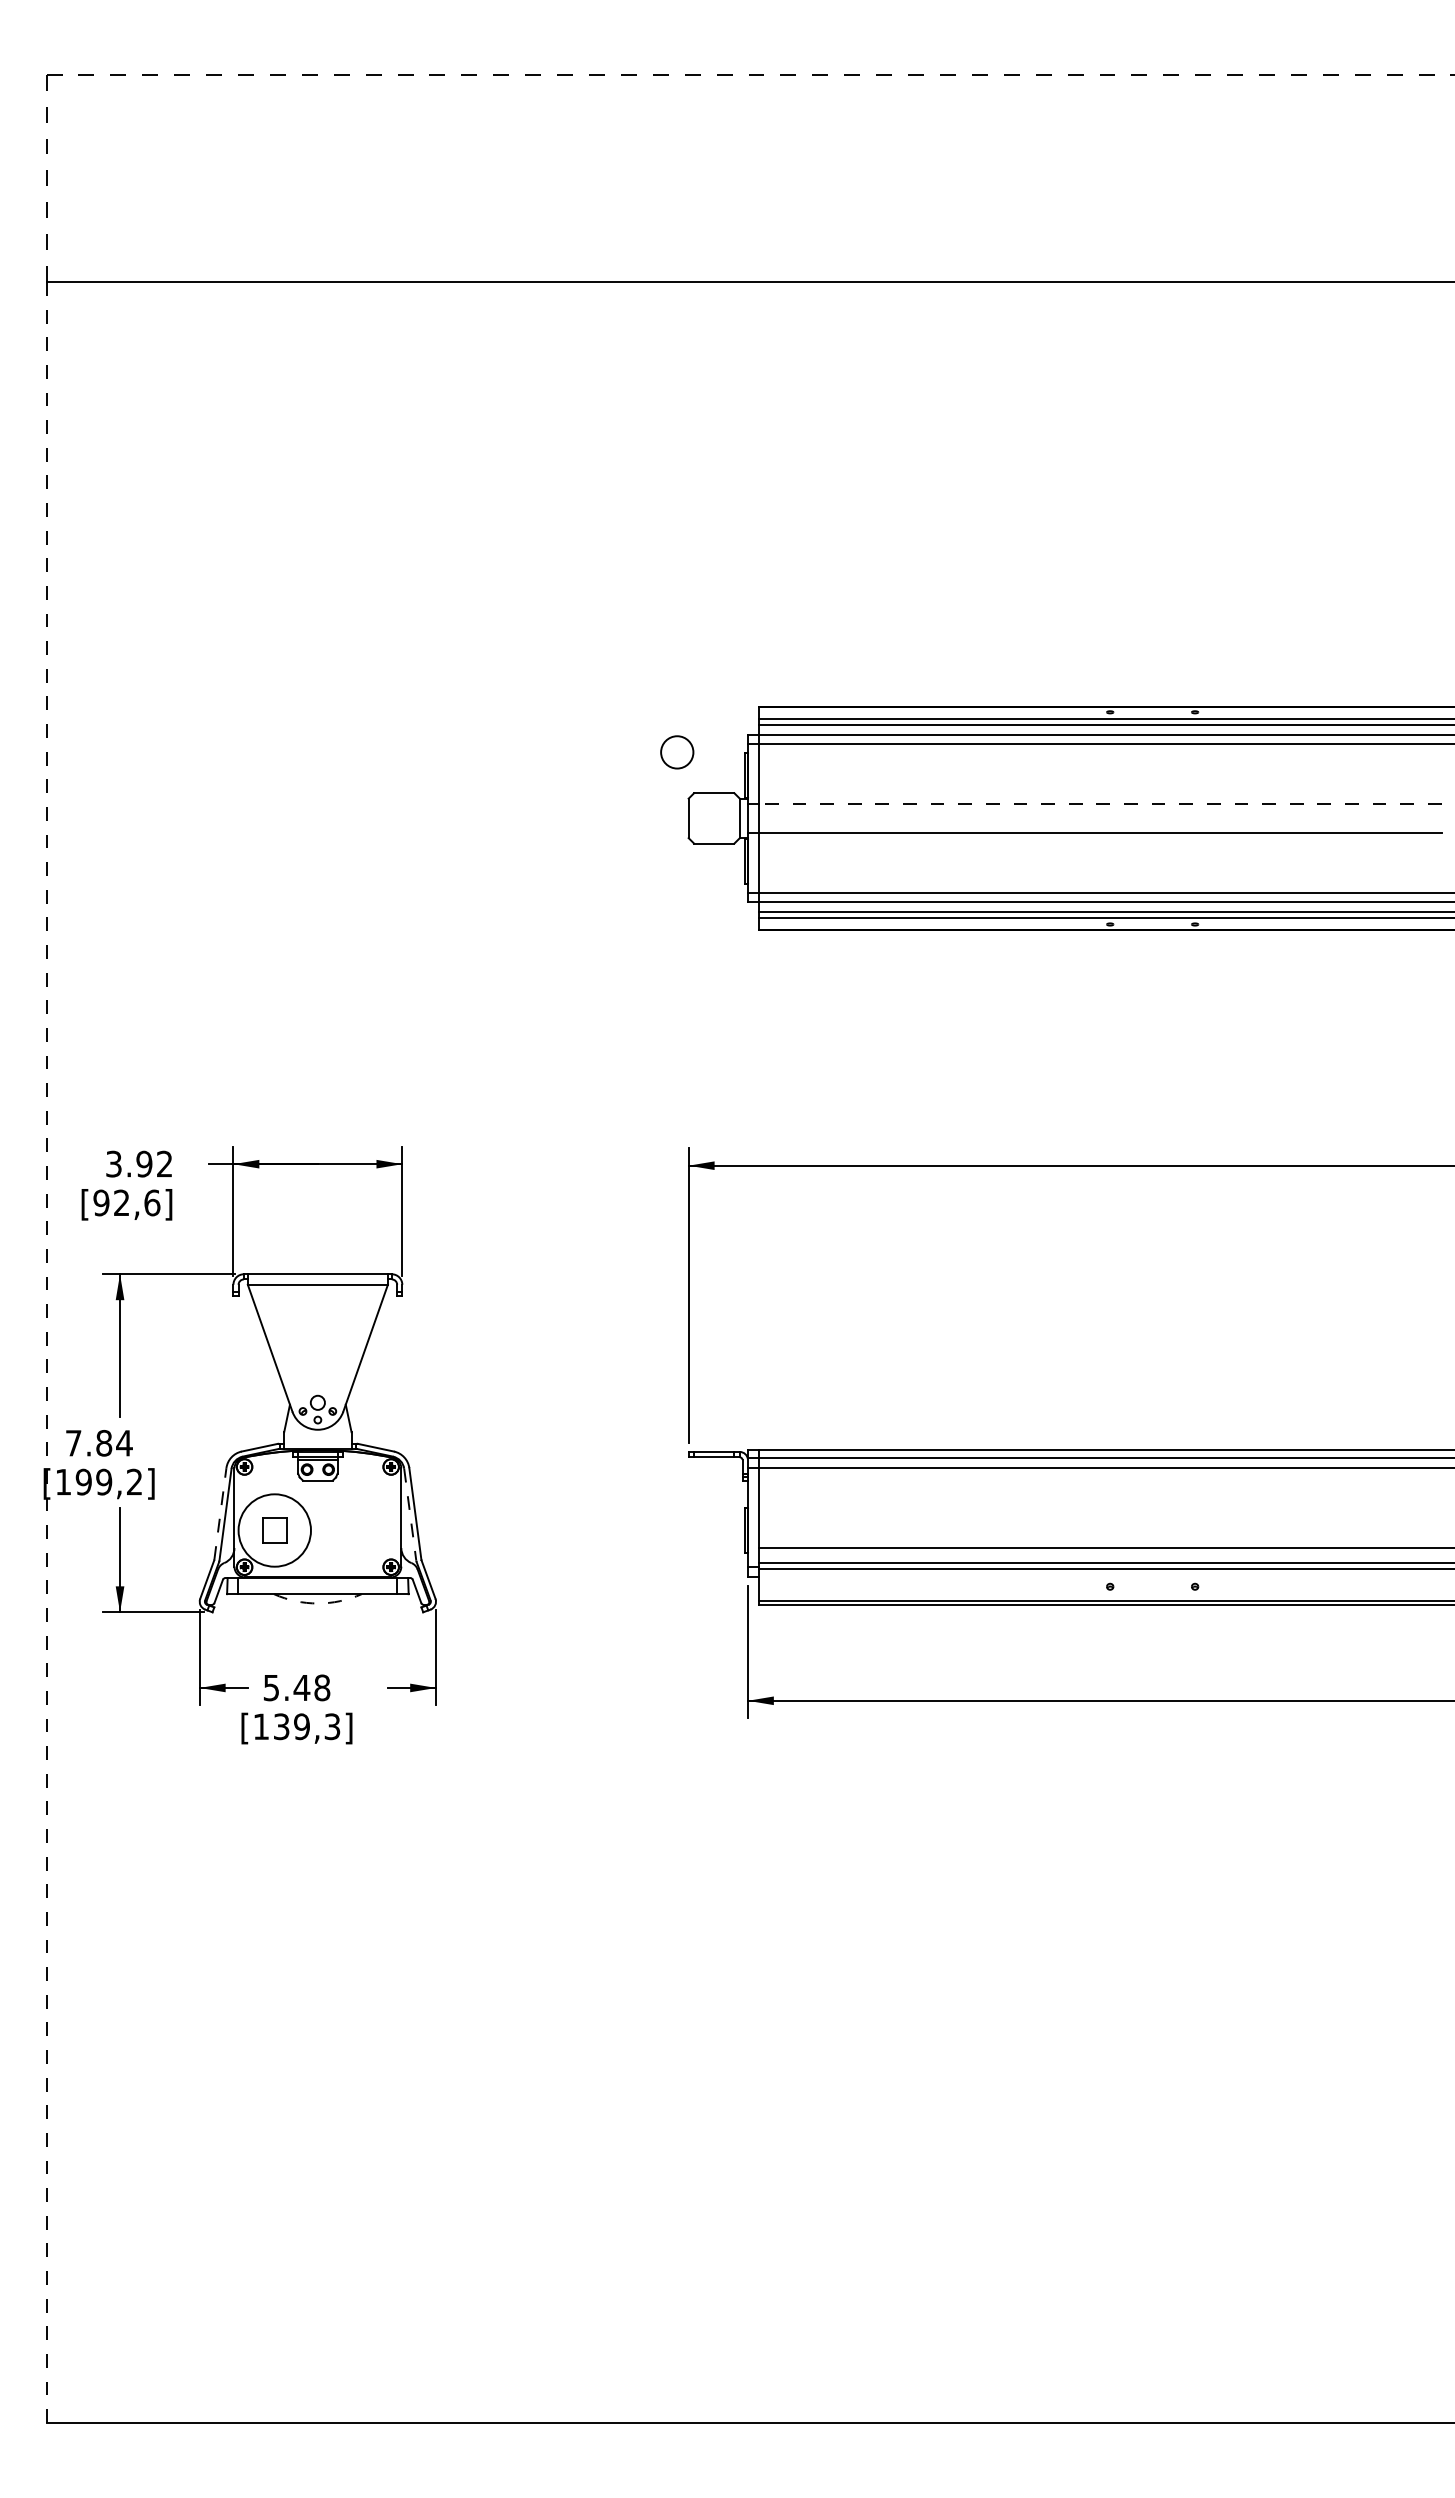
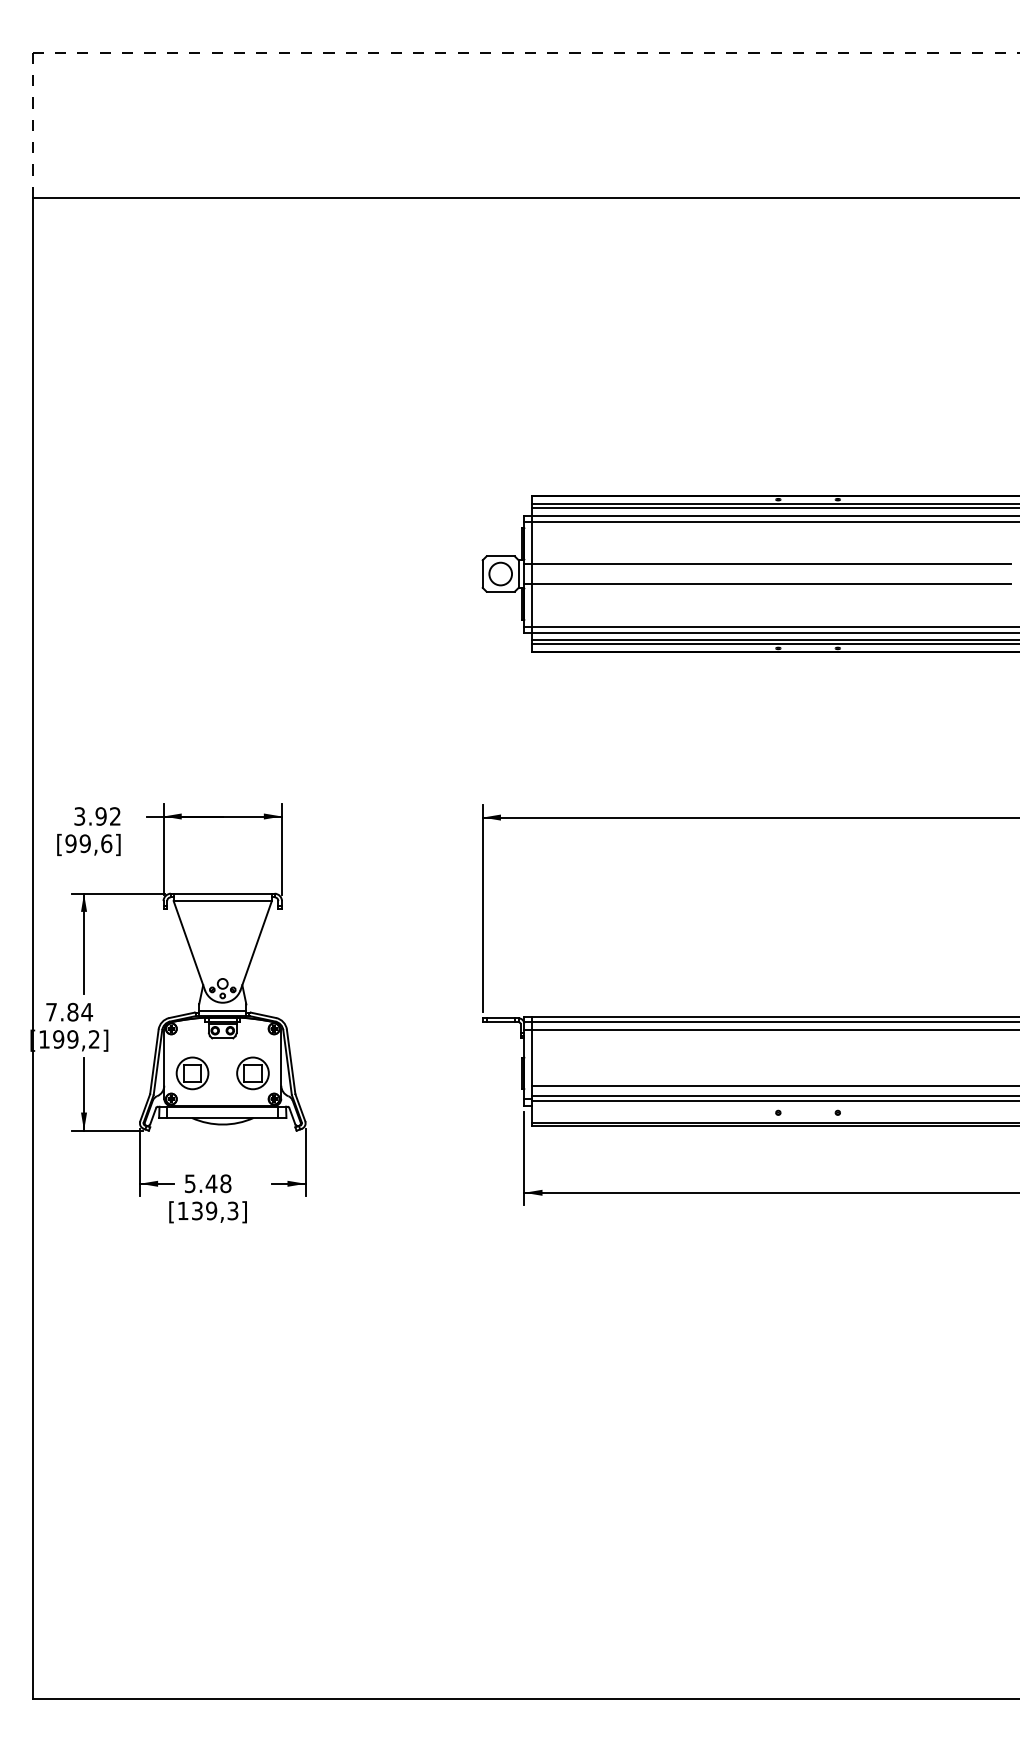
circle: (677, 752) -> (500, 574), moved
line: (1099, 803) -> (770, 563), dashed -> solid
text: (121, 1202) -> (85, 843), [92,6] -> [99,6]
line: (46, 1352) -> (32, 948), dashed -> solid
line: (317, 1441) -> (222, 1010), added
line: (220, 1513) -> (154, 1061), dashed -> solid
line: (410, 1515) -> (287, 1062), dashed -> solid
circle: (274, 1530) -> (192, 1073), size x0.62
part: (360, 1530) -> (252, 1073), added
arc: (317, 1603) -> (222, 1124), dashed -> solid

